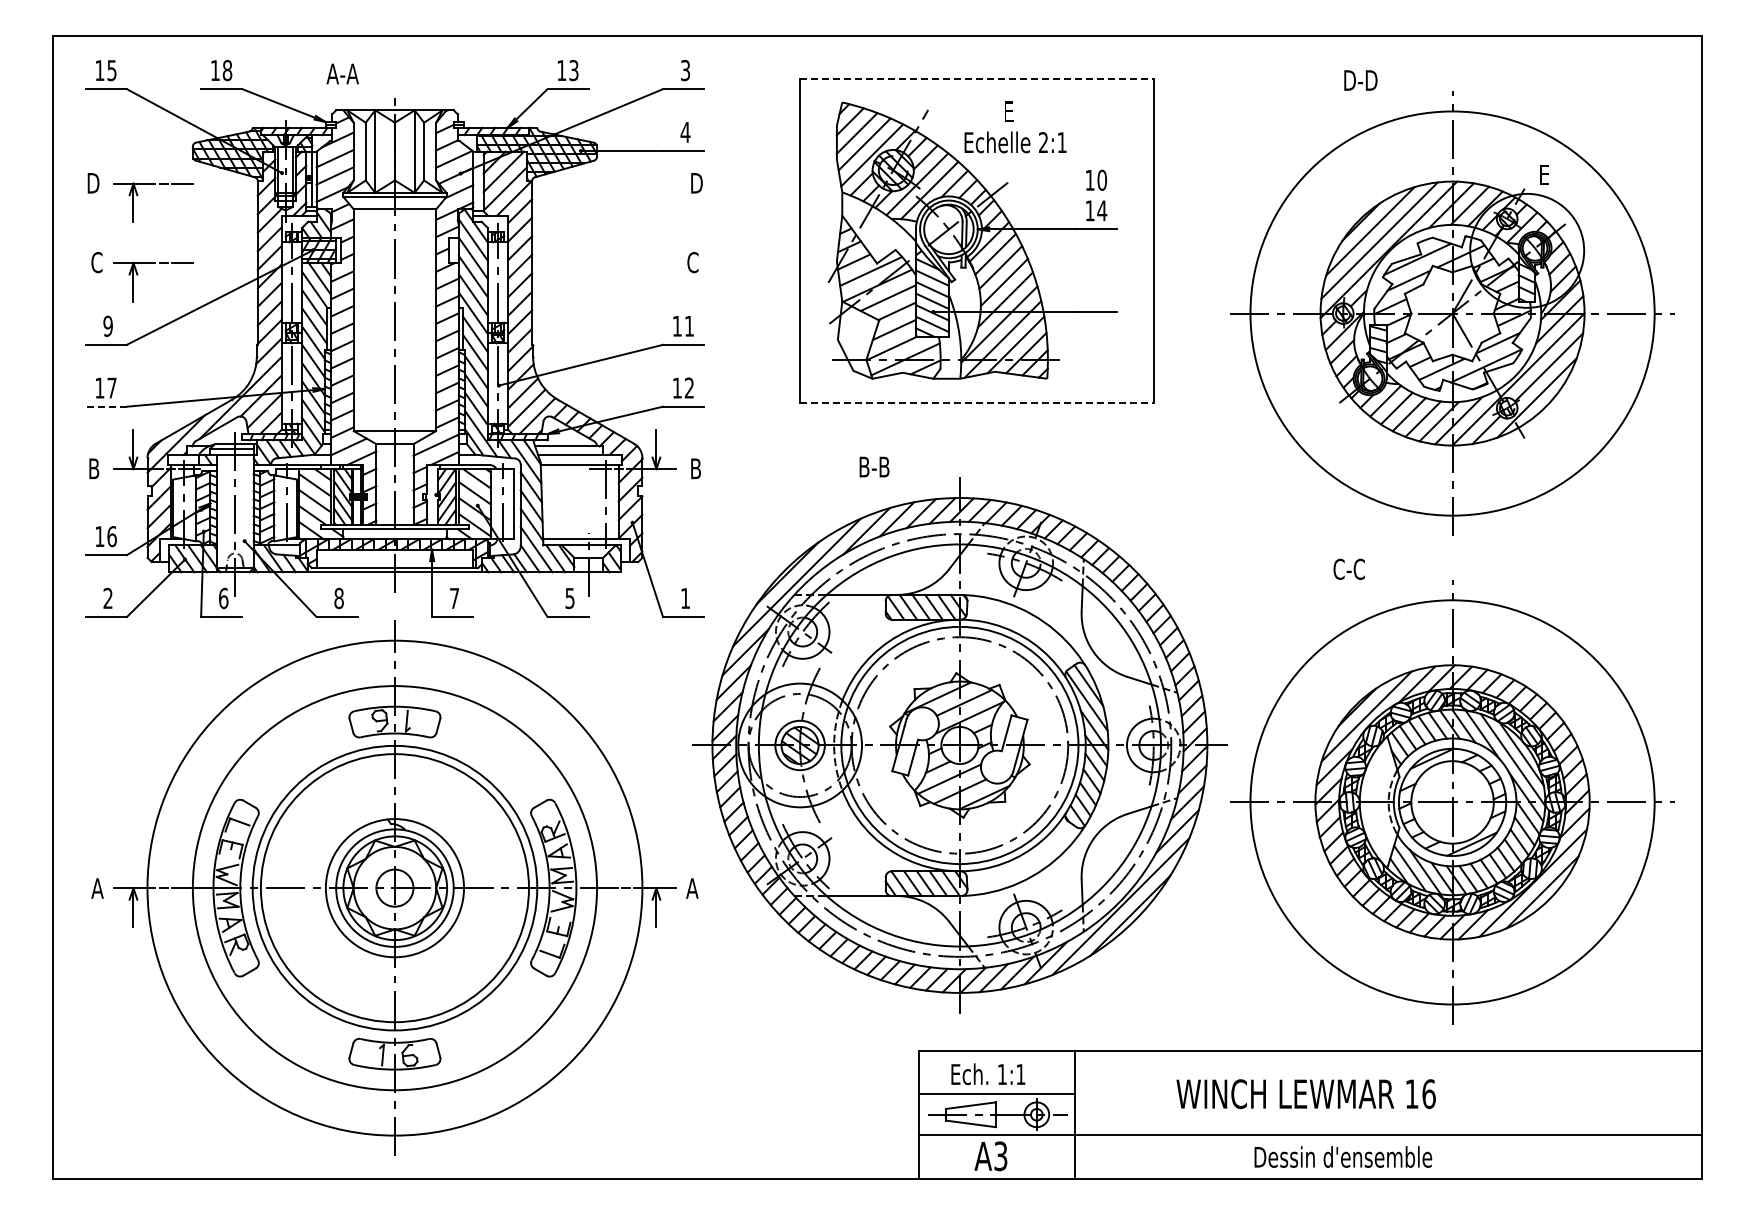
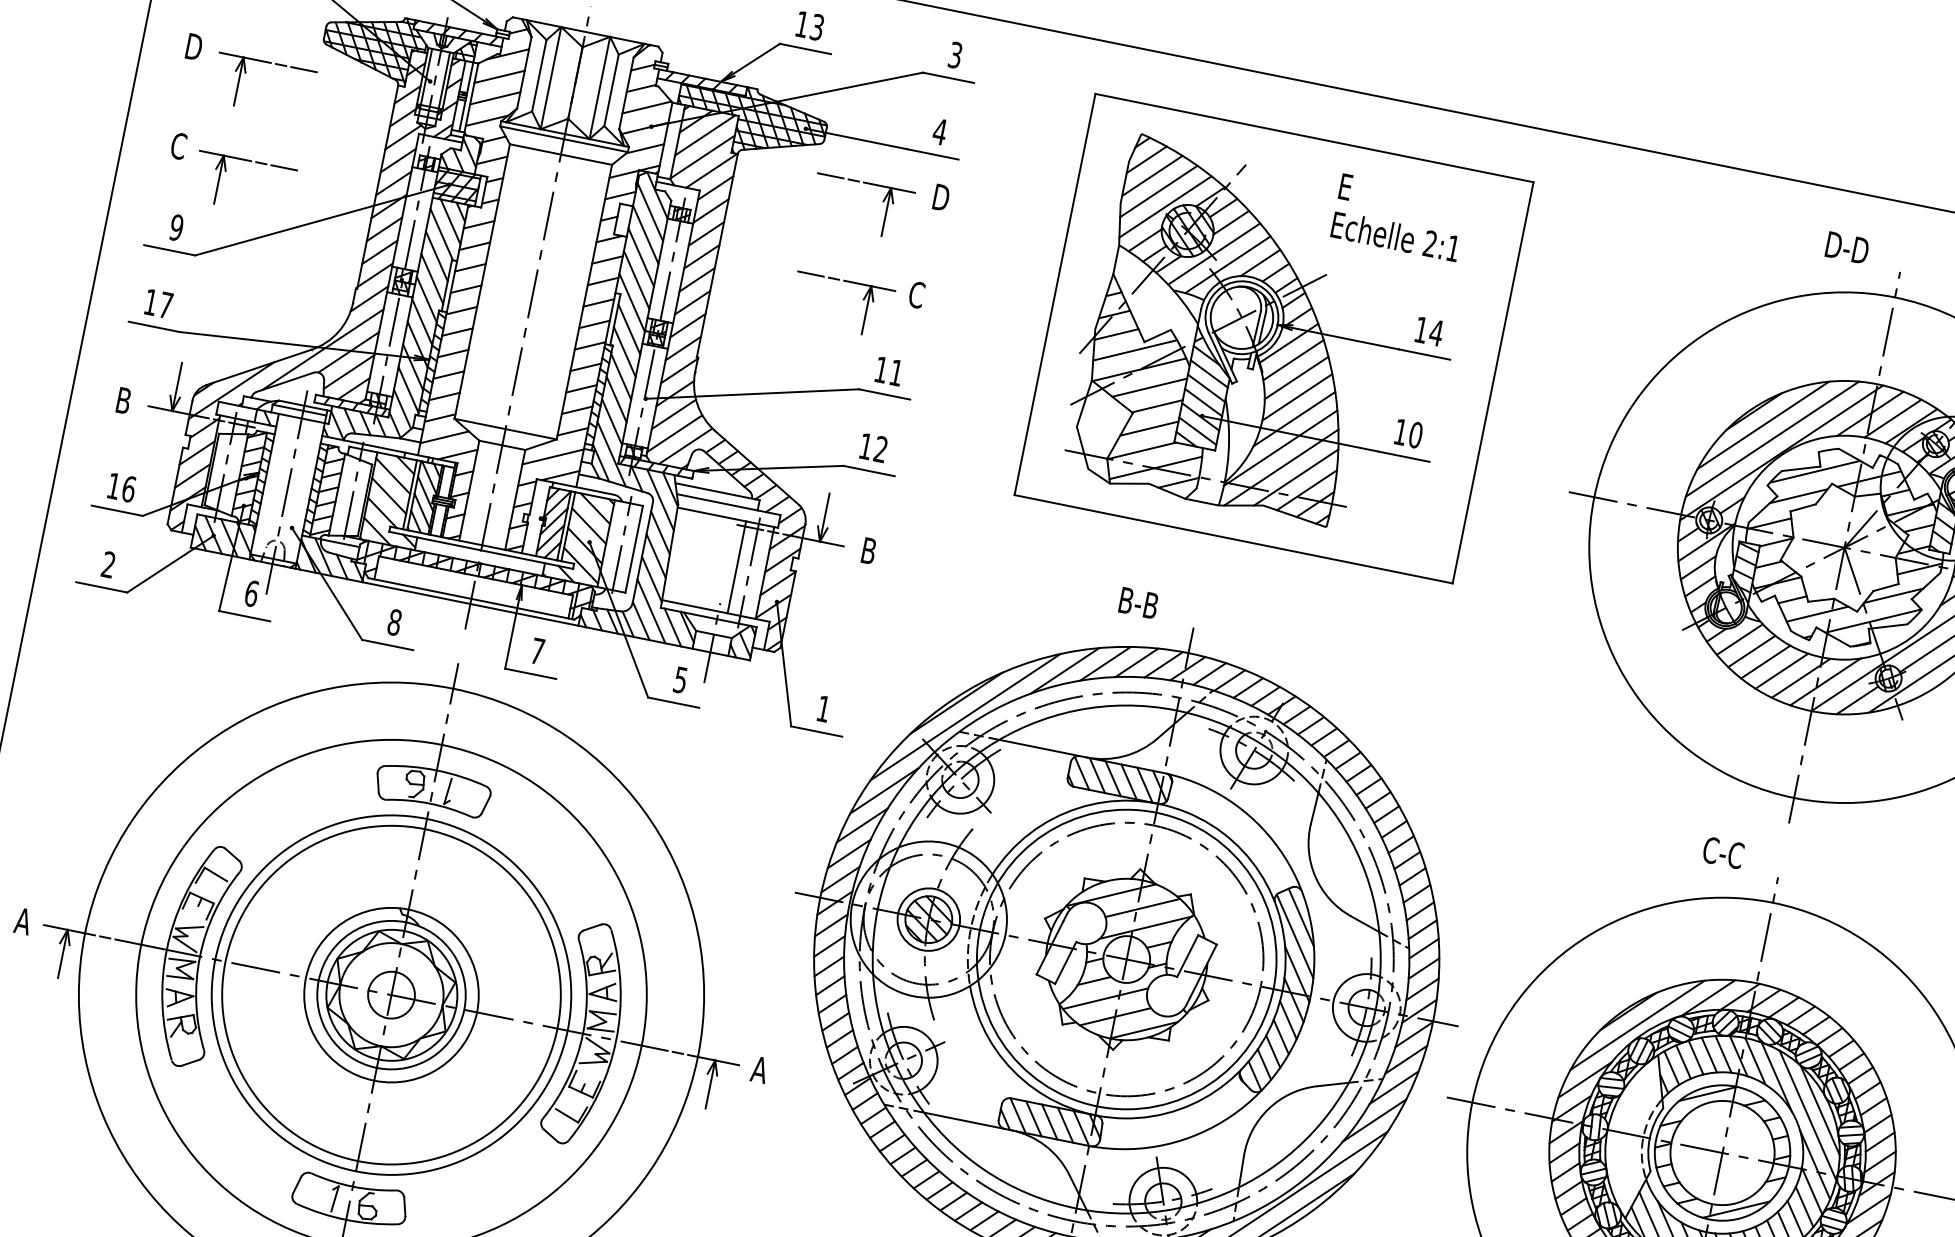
line: (977, 78) -> (1315, 138), dashed -> solid
text: (1360, 80) -> (1846, 247), moved
text: (1015, 142) -> (1395, 236), moved
text: (1096, 179) -> (1408, 432), moved
part: (651, 195) -> (882, 201), added
part: (651, 275) -> (862, 300), added
line: (977, 402) -> (1234, 539), dashed -> solid
line: (106, 406) -> (154, 326), dashed -> solid
text: (874, 466) -> (1138, 602), moved
line: (596, 502) -> (737, 567), added
text: (1348, 568) -> (1722, 851), moved

